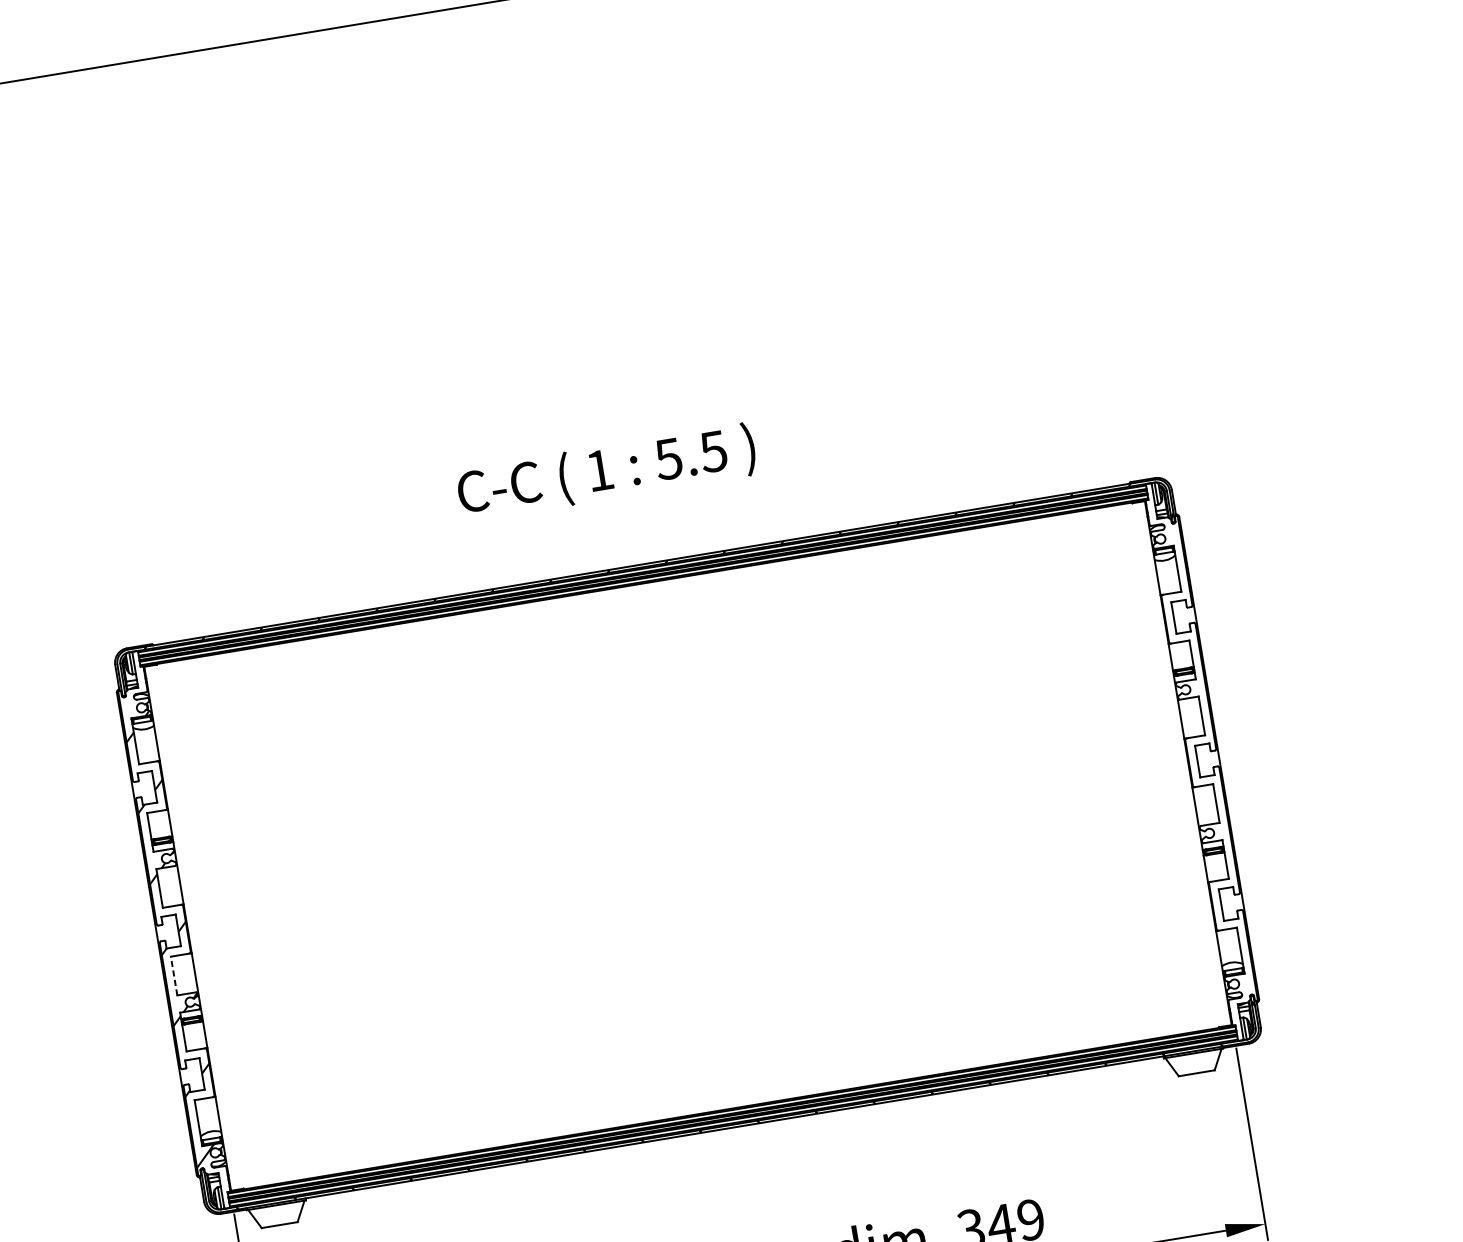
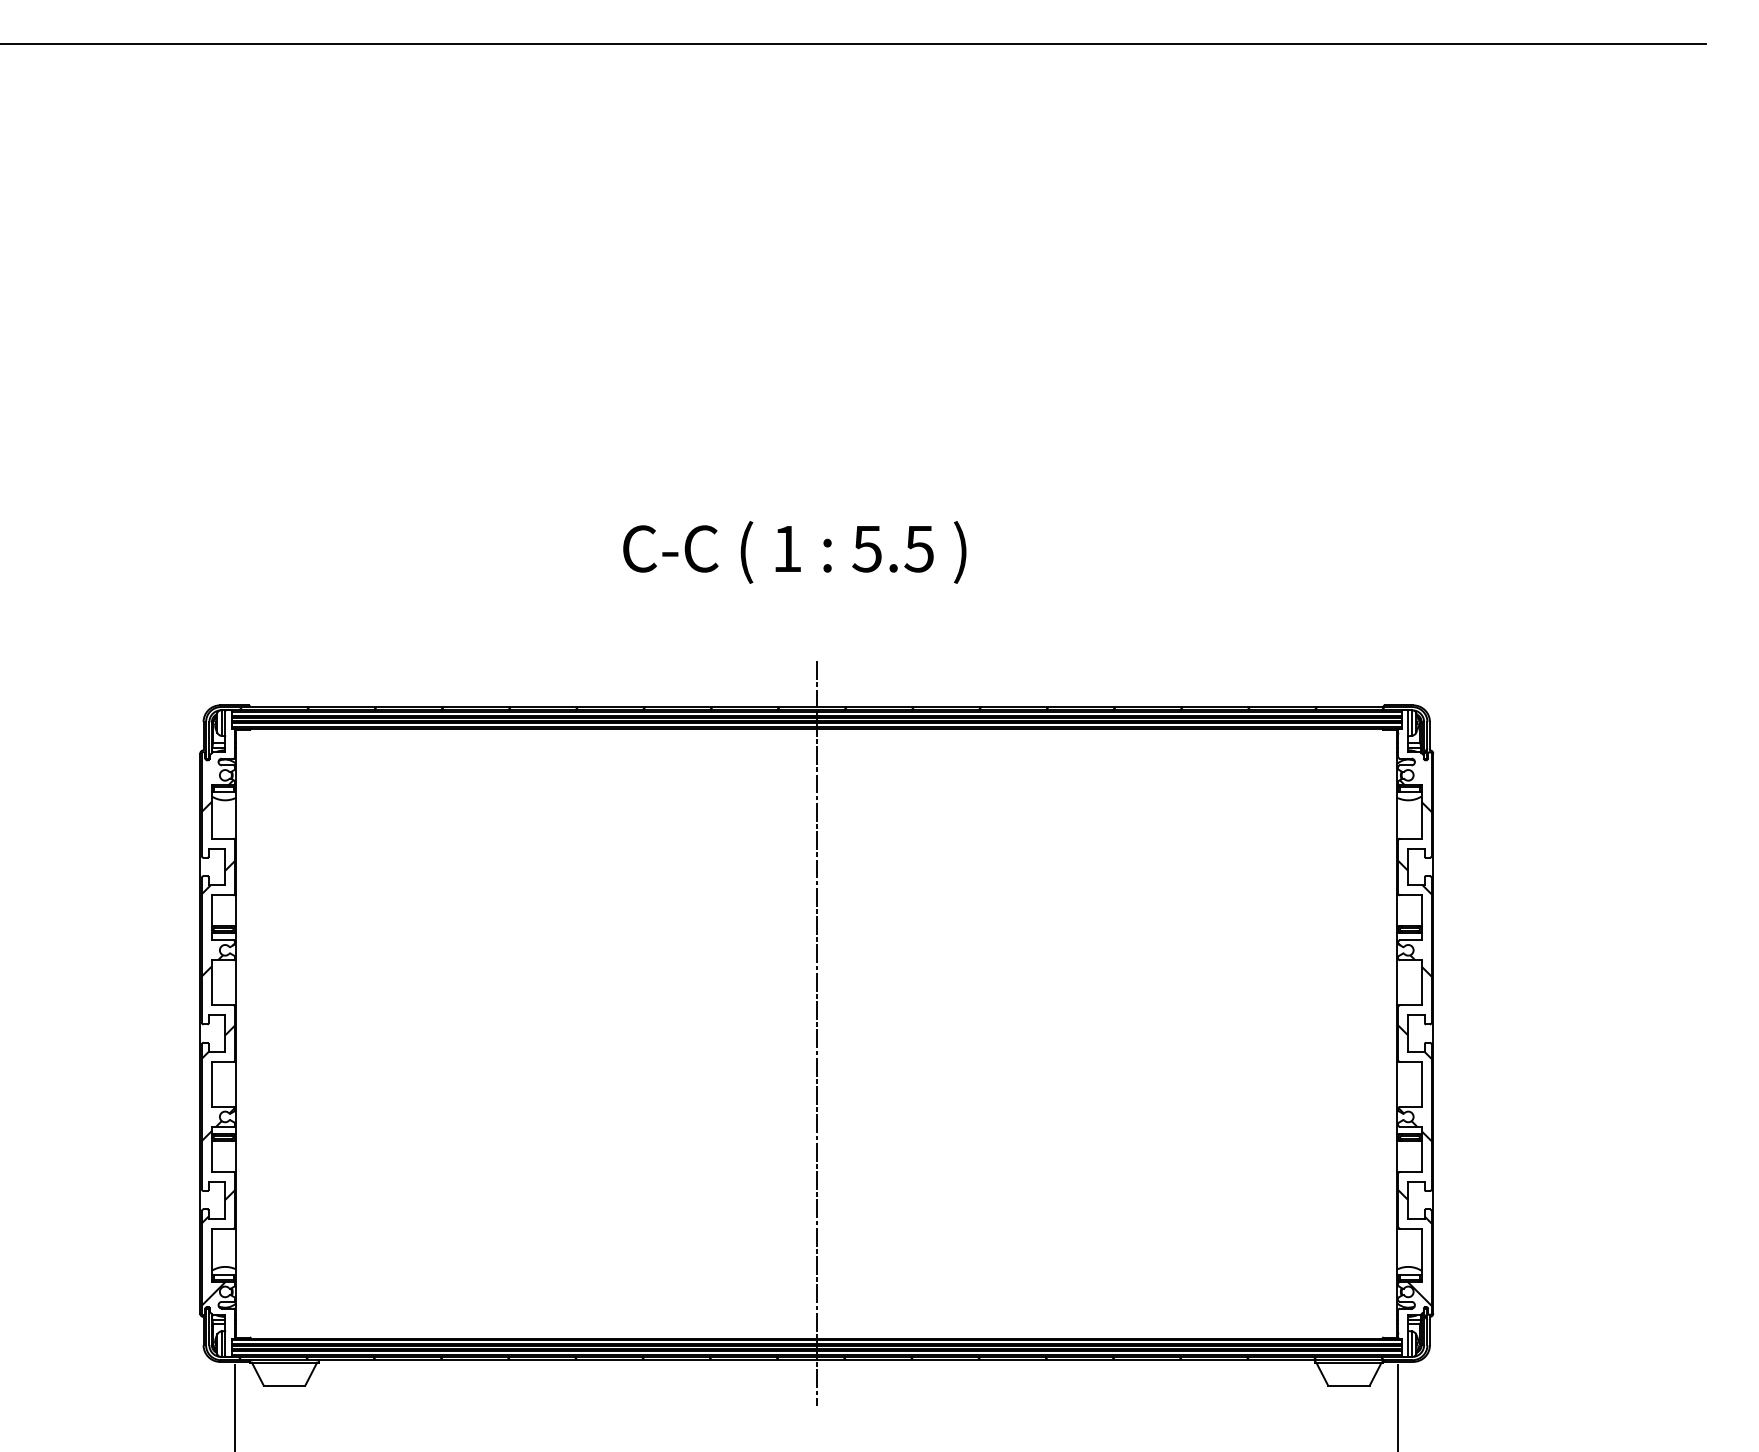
text: (606, 472) -> (794, 552), moved
hatch: (1204, 768) -> (1414, 1042), added
line: (687, 845) -> (816, 1033), added
line: (173, 975) -> (211, 1083), dashed -> solid

